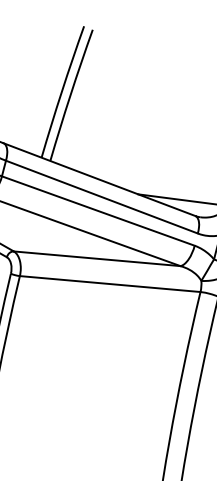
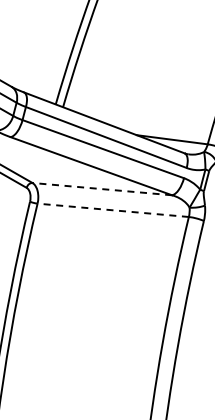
line: (96, 259) -> (101, 189), solid -> dashed
line: (110, 284) -> (113, 210), solid -> dashed

